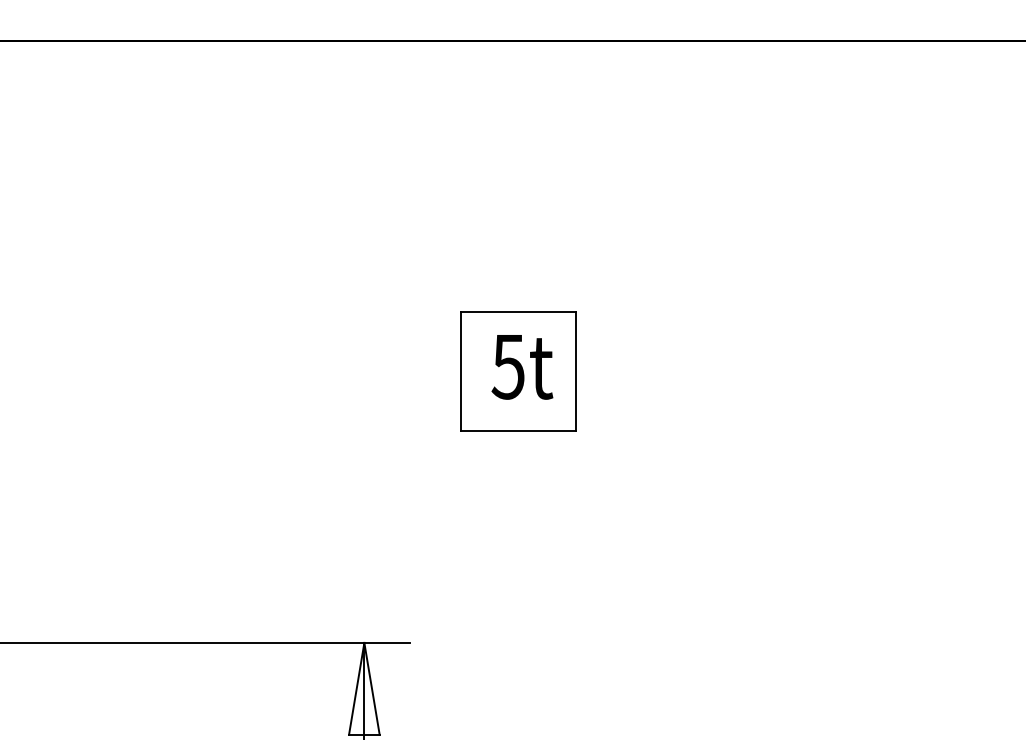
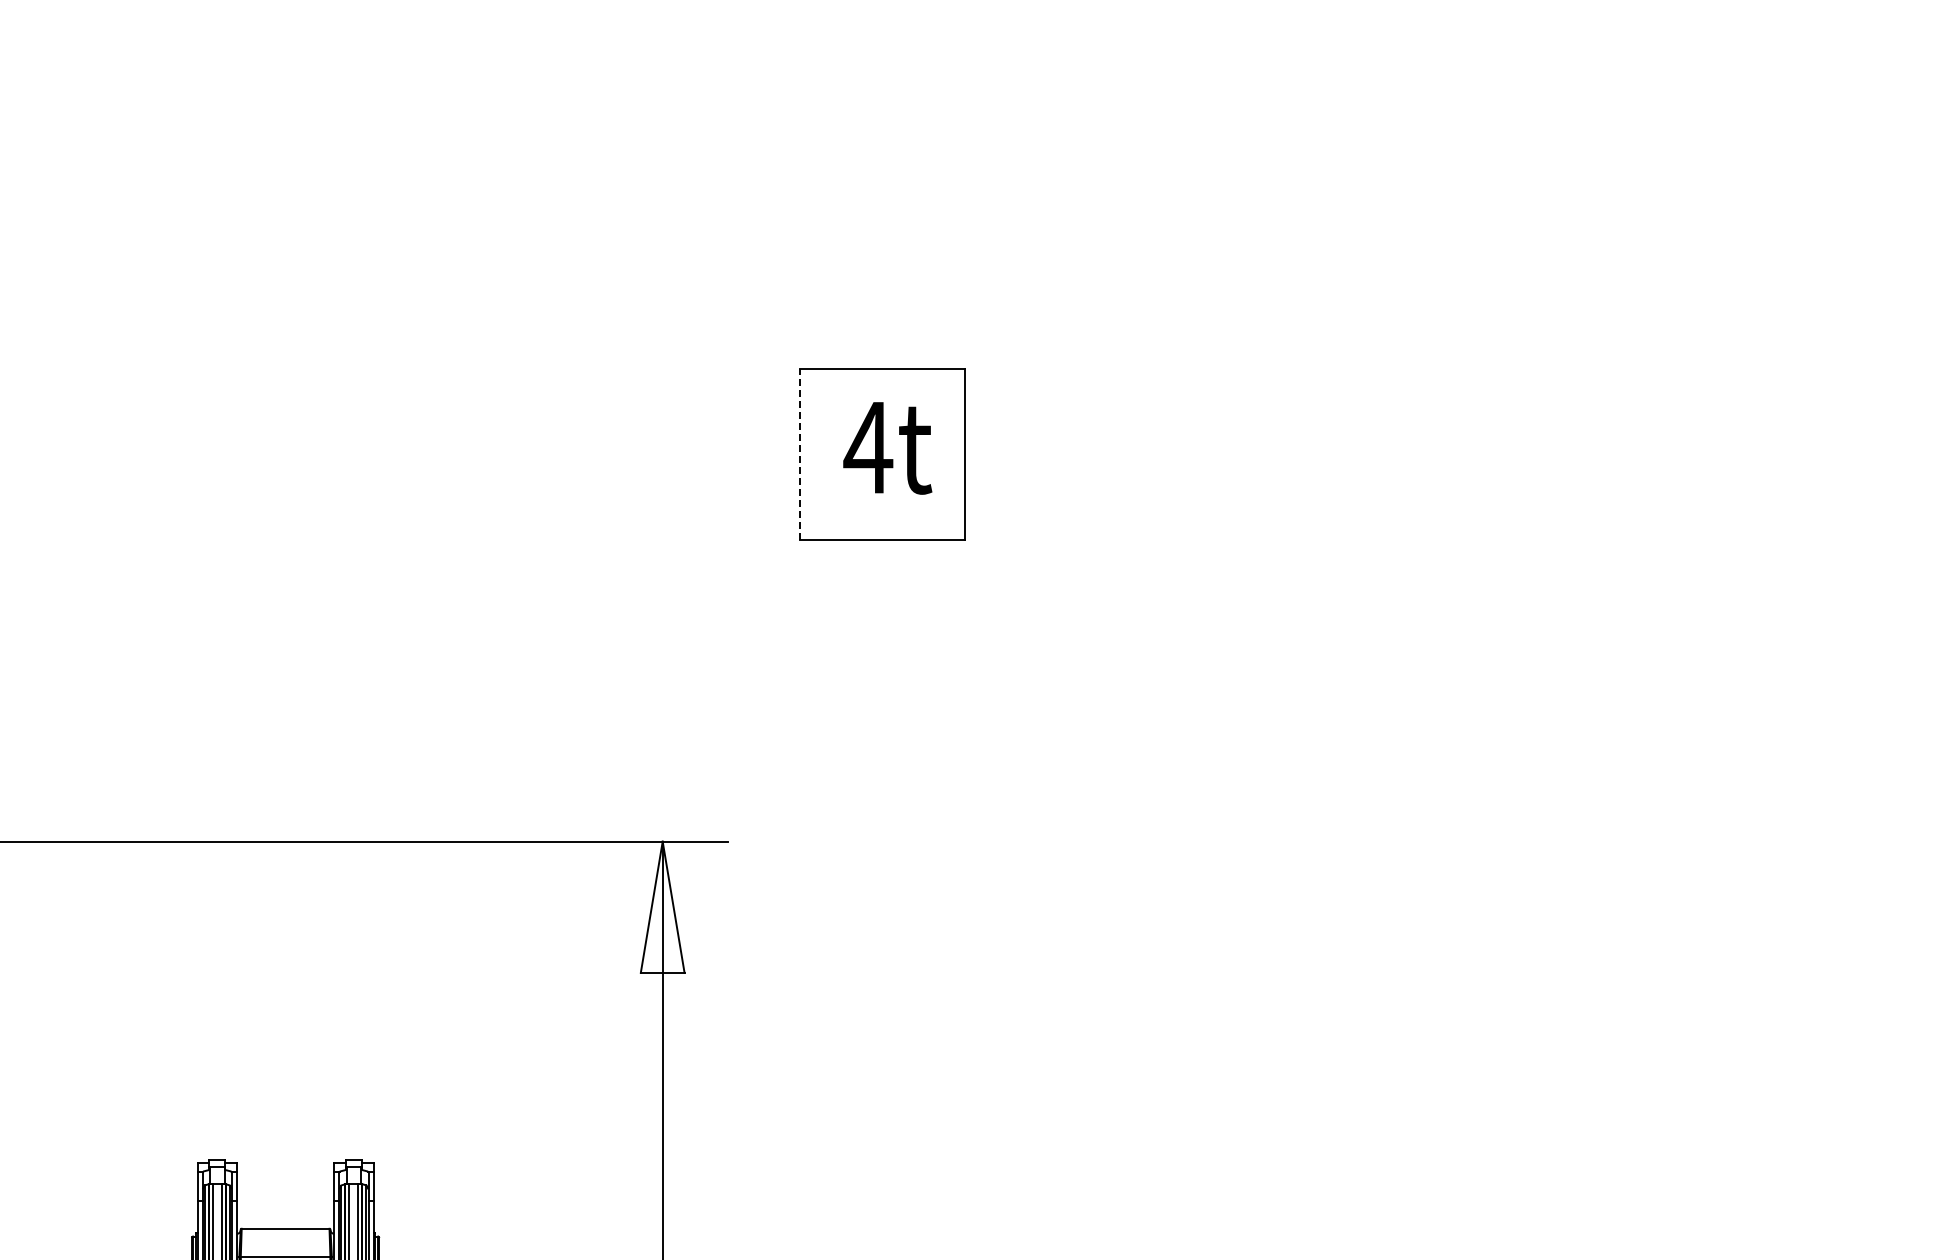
text: (508, 367) -> (868, 448), 5t -> 4t
line: (460, 371) -> (800, 454), solid -> dashed

